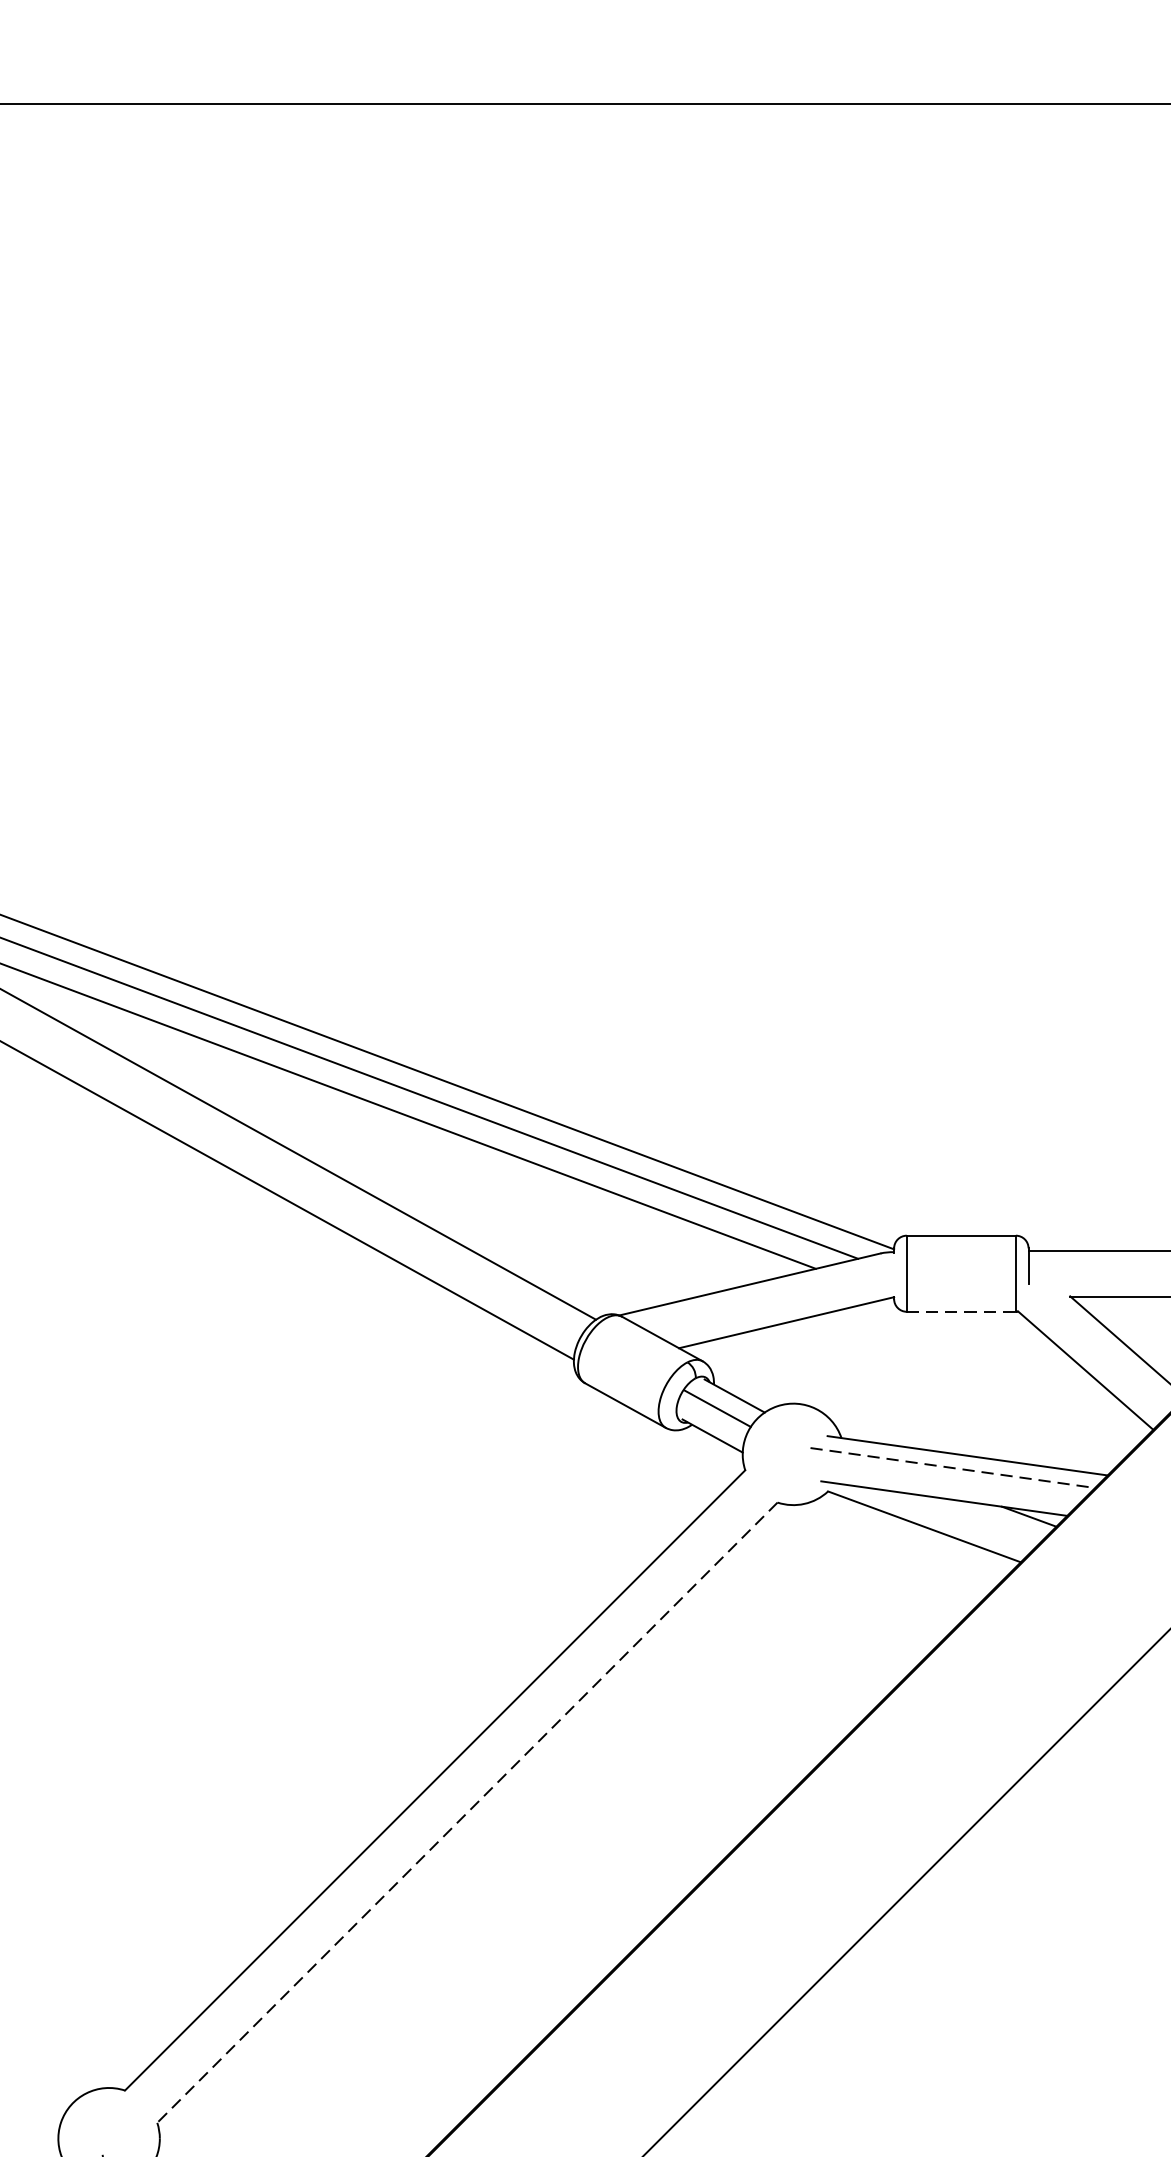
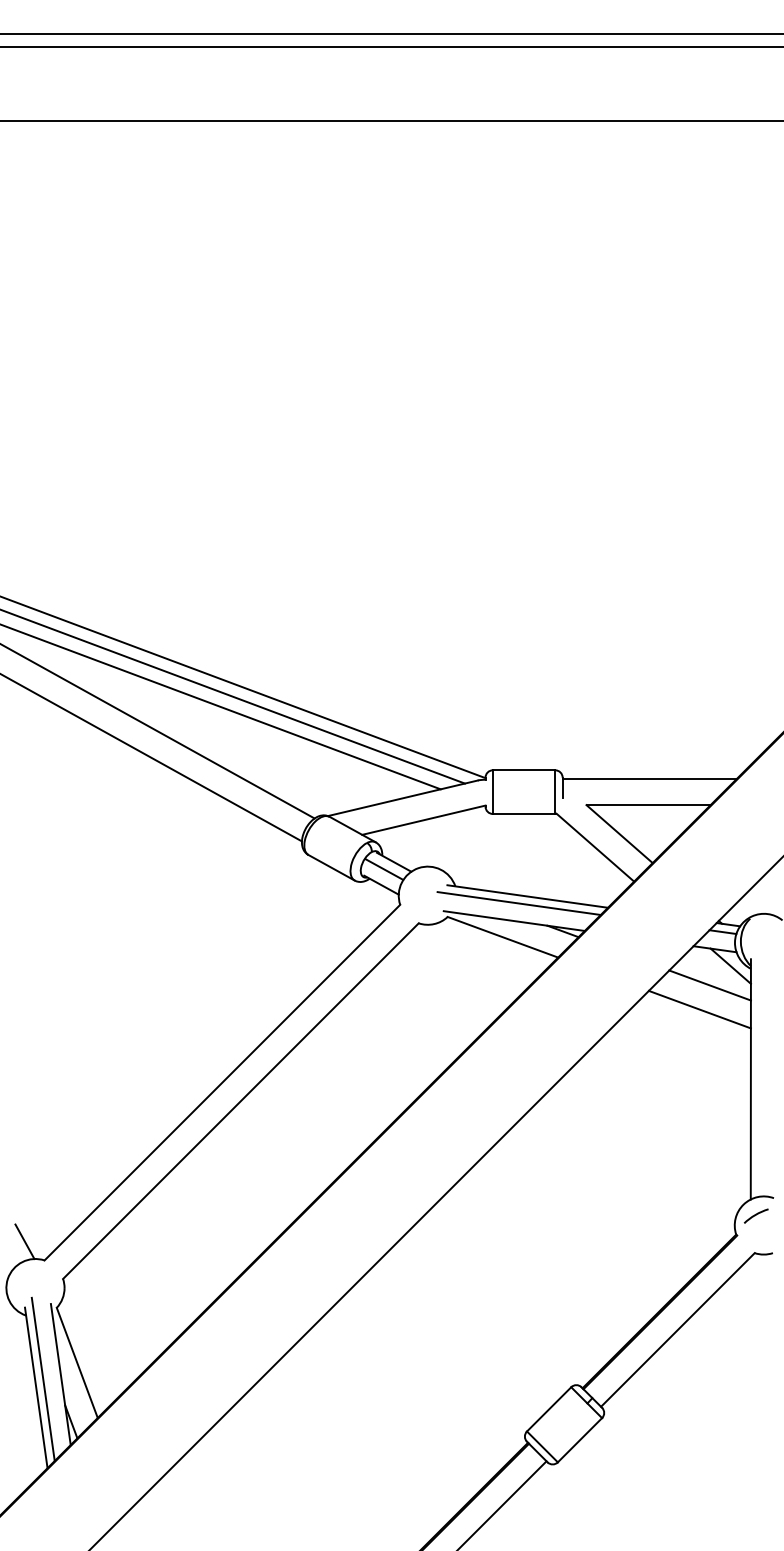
line: (962, 1310) -> (524, 813), dashed -> solid
line: (953, 1467) -> (519, 903), dashed -> solid
line: (466, 1813) -> (240, 1101), dashed -> solid
line: (89, 2057) -> (24, 1241), added

